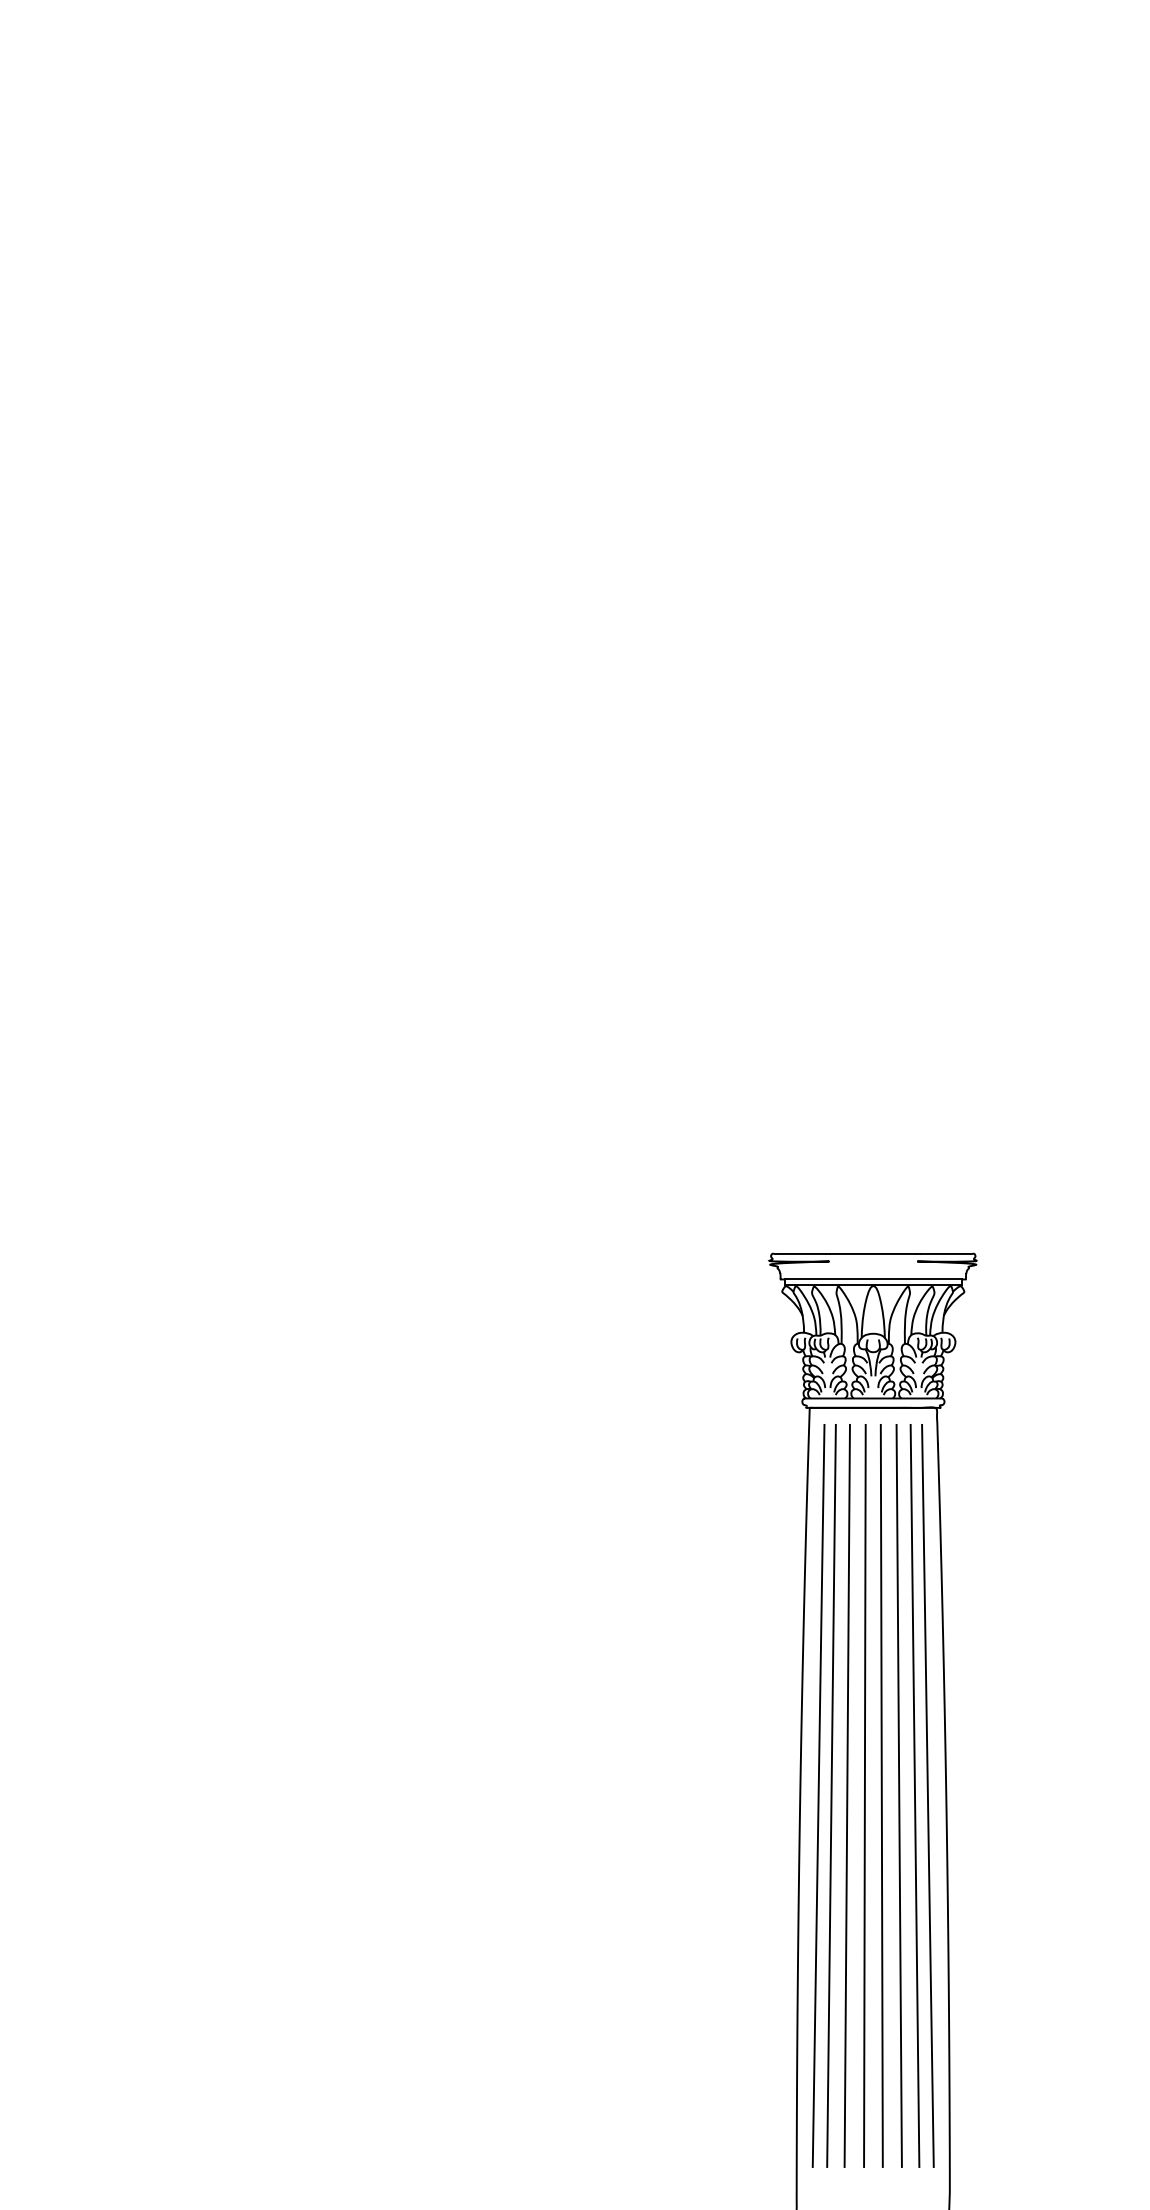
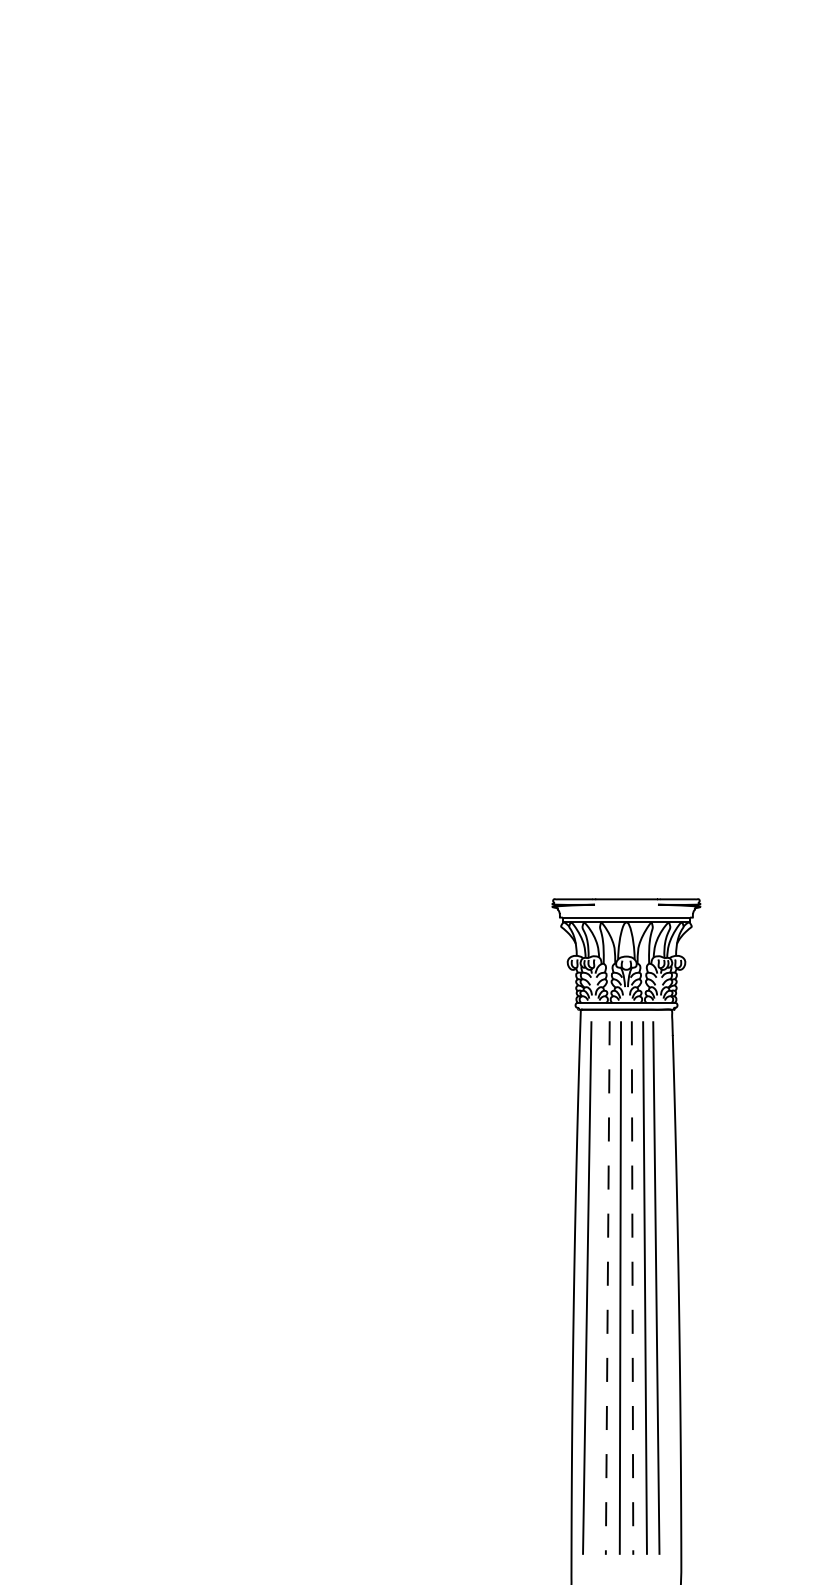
line: (831, 1795) -> (596, 1287), removed
line: (847, 1795) -> (607, 1287), solid -> dashed
line: (881, 1795) -> (632, 1287), solid -> dashed
line: (927, 1795) -> (665, 1287), removed

